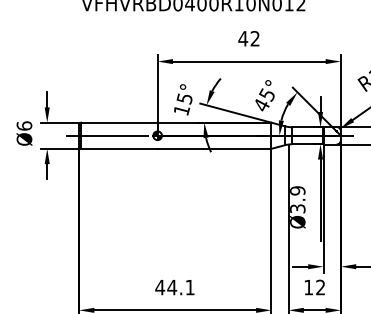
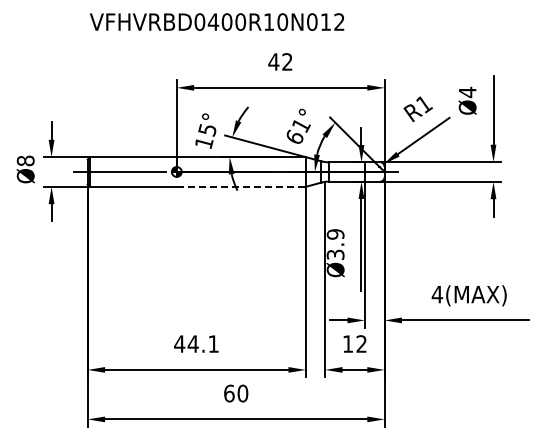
text: (264, 100) -> (298, 131), 45° -> 61°
text: (24, 125) -> (25, 160), Ø6 -> Ø8
line: (214, 148) -> (241, 186), solid -> dashed

